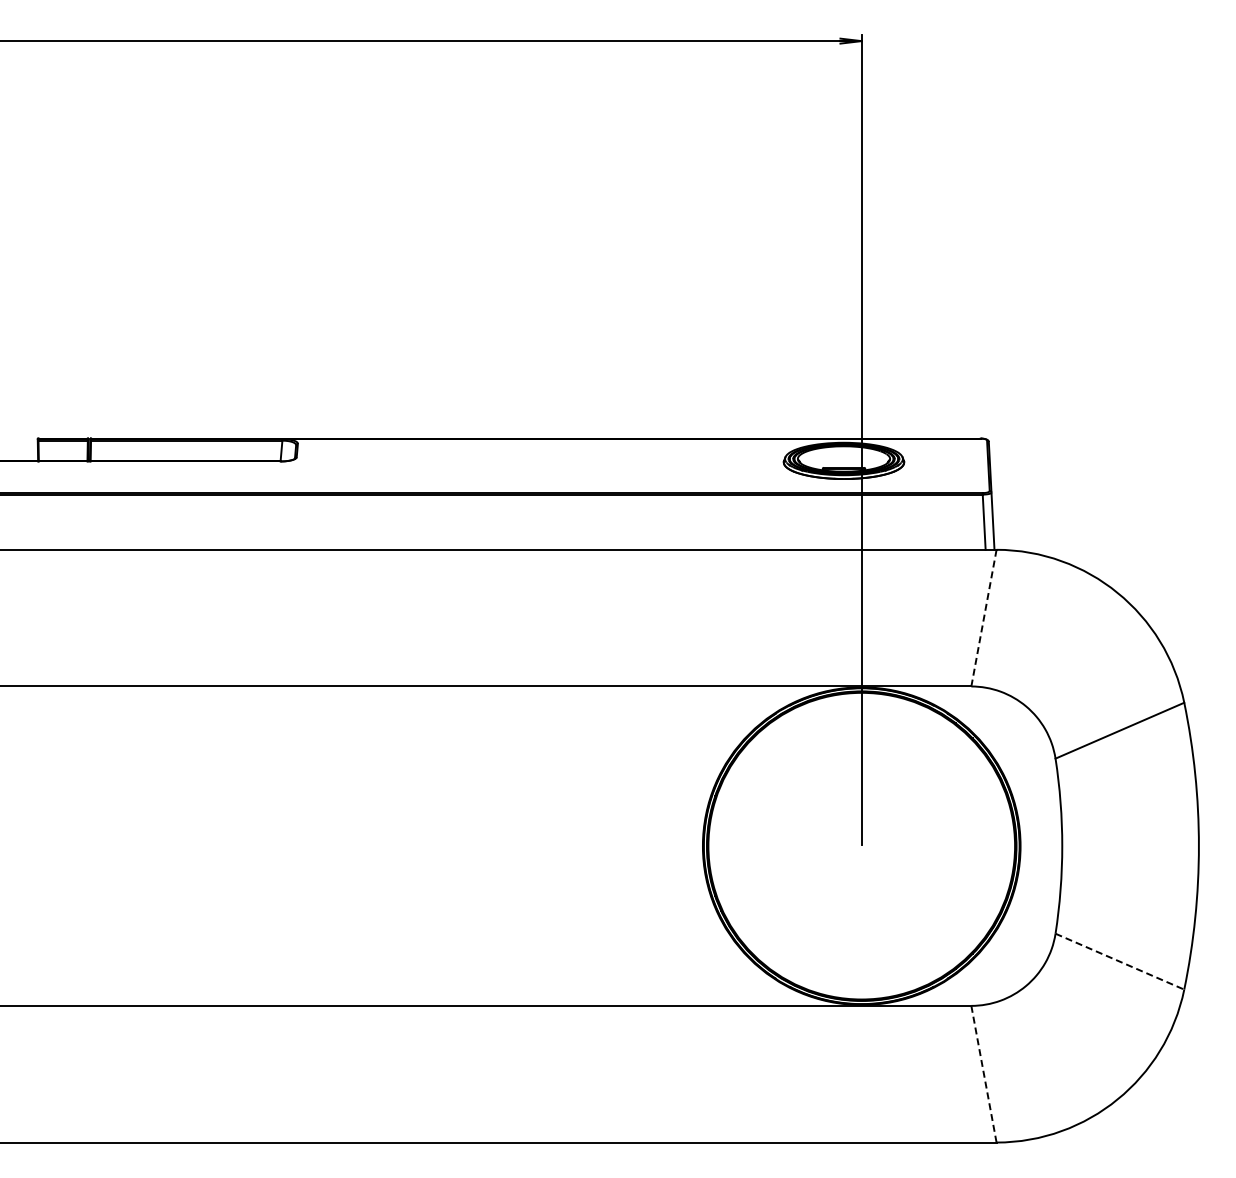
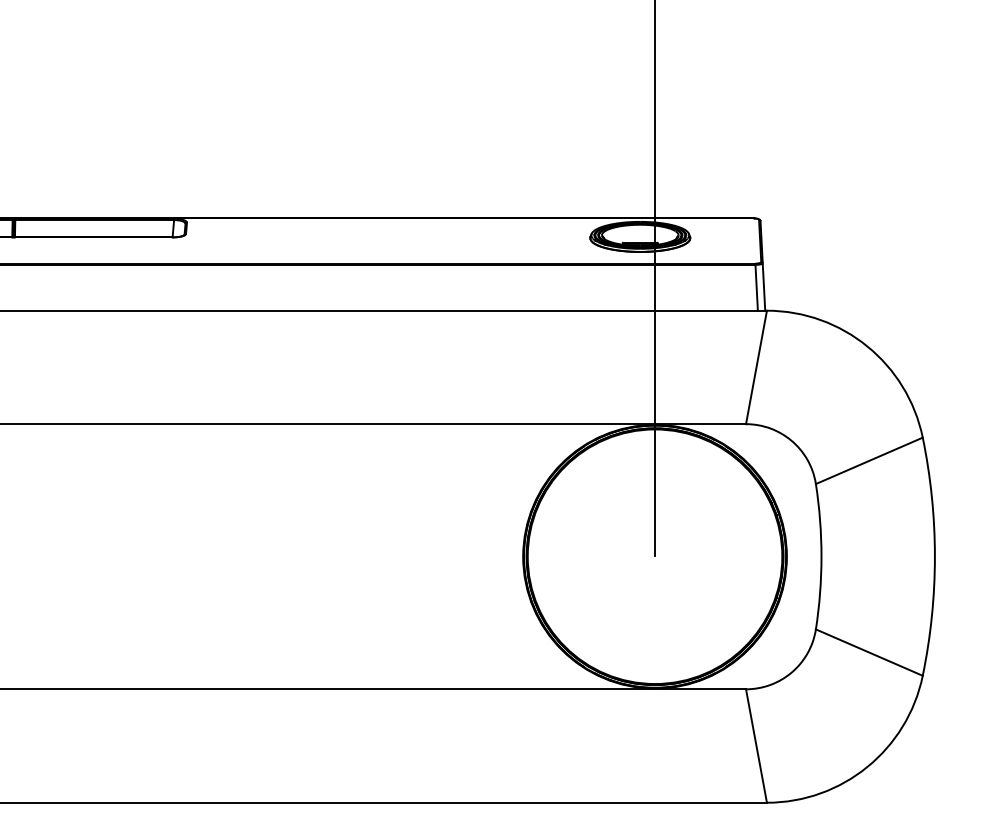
line: (984, 617) -> (756, 366), dashed -> solid
line: (1120, 961) -> (869, 652), dashed -> solid
line: (984, 1074) -> (756, 746), dashed -> solid

